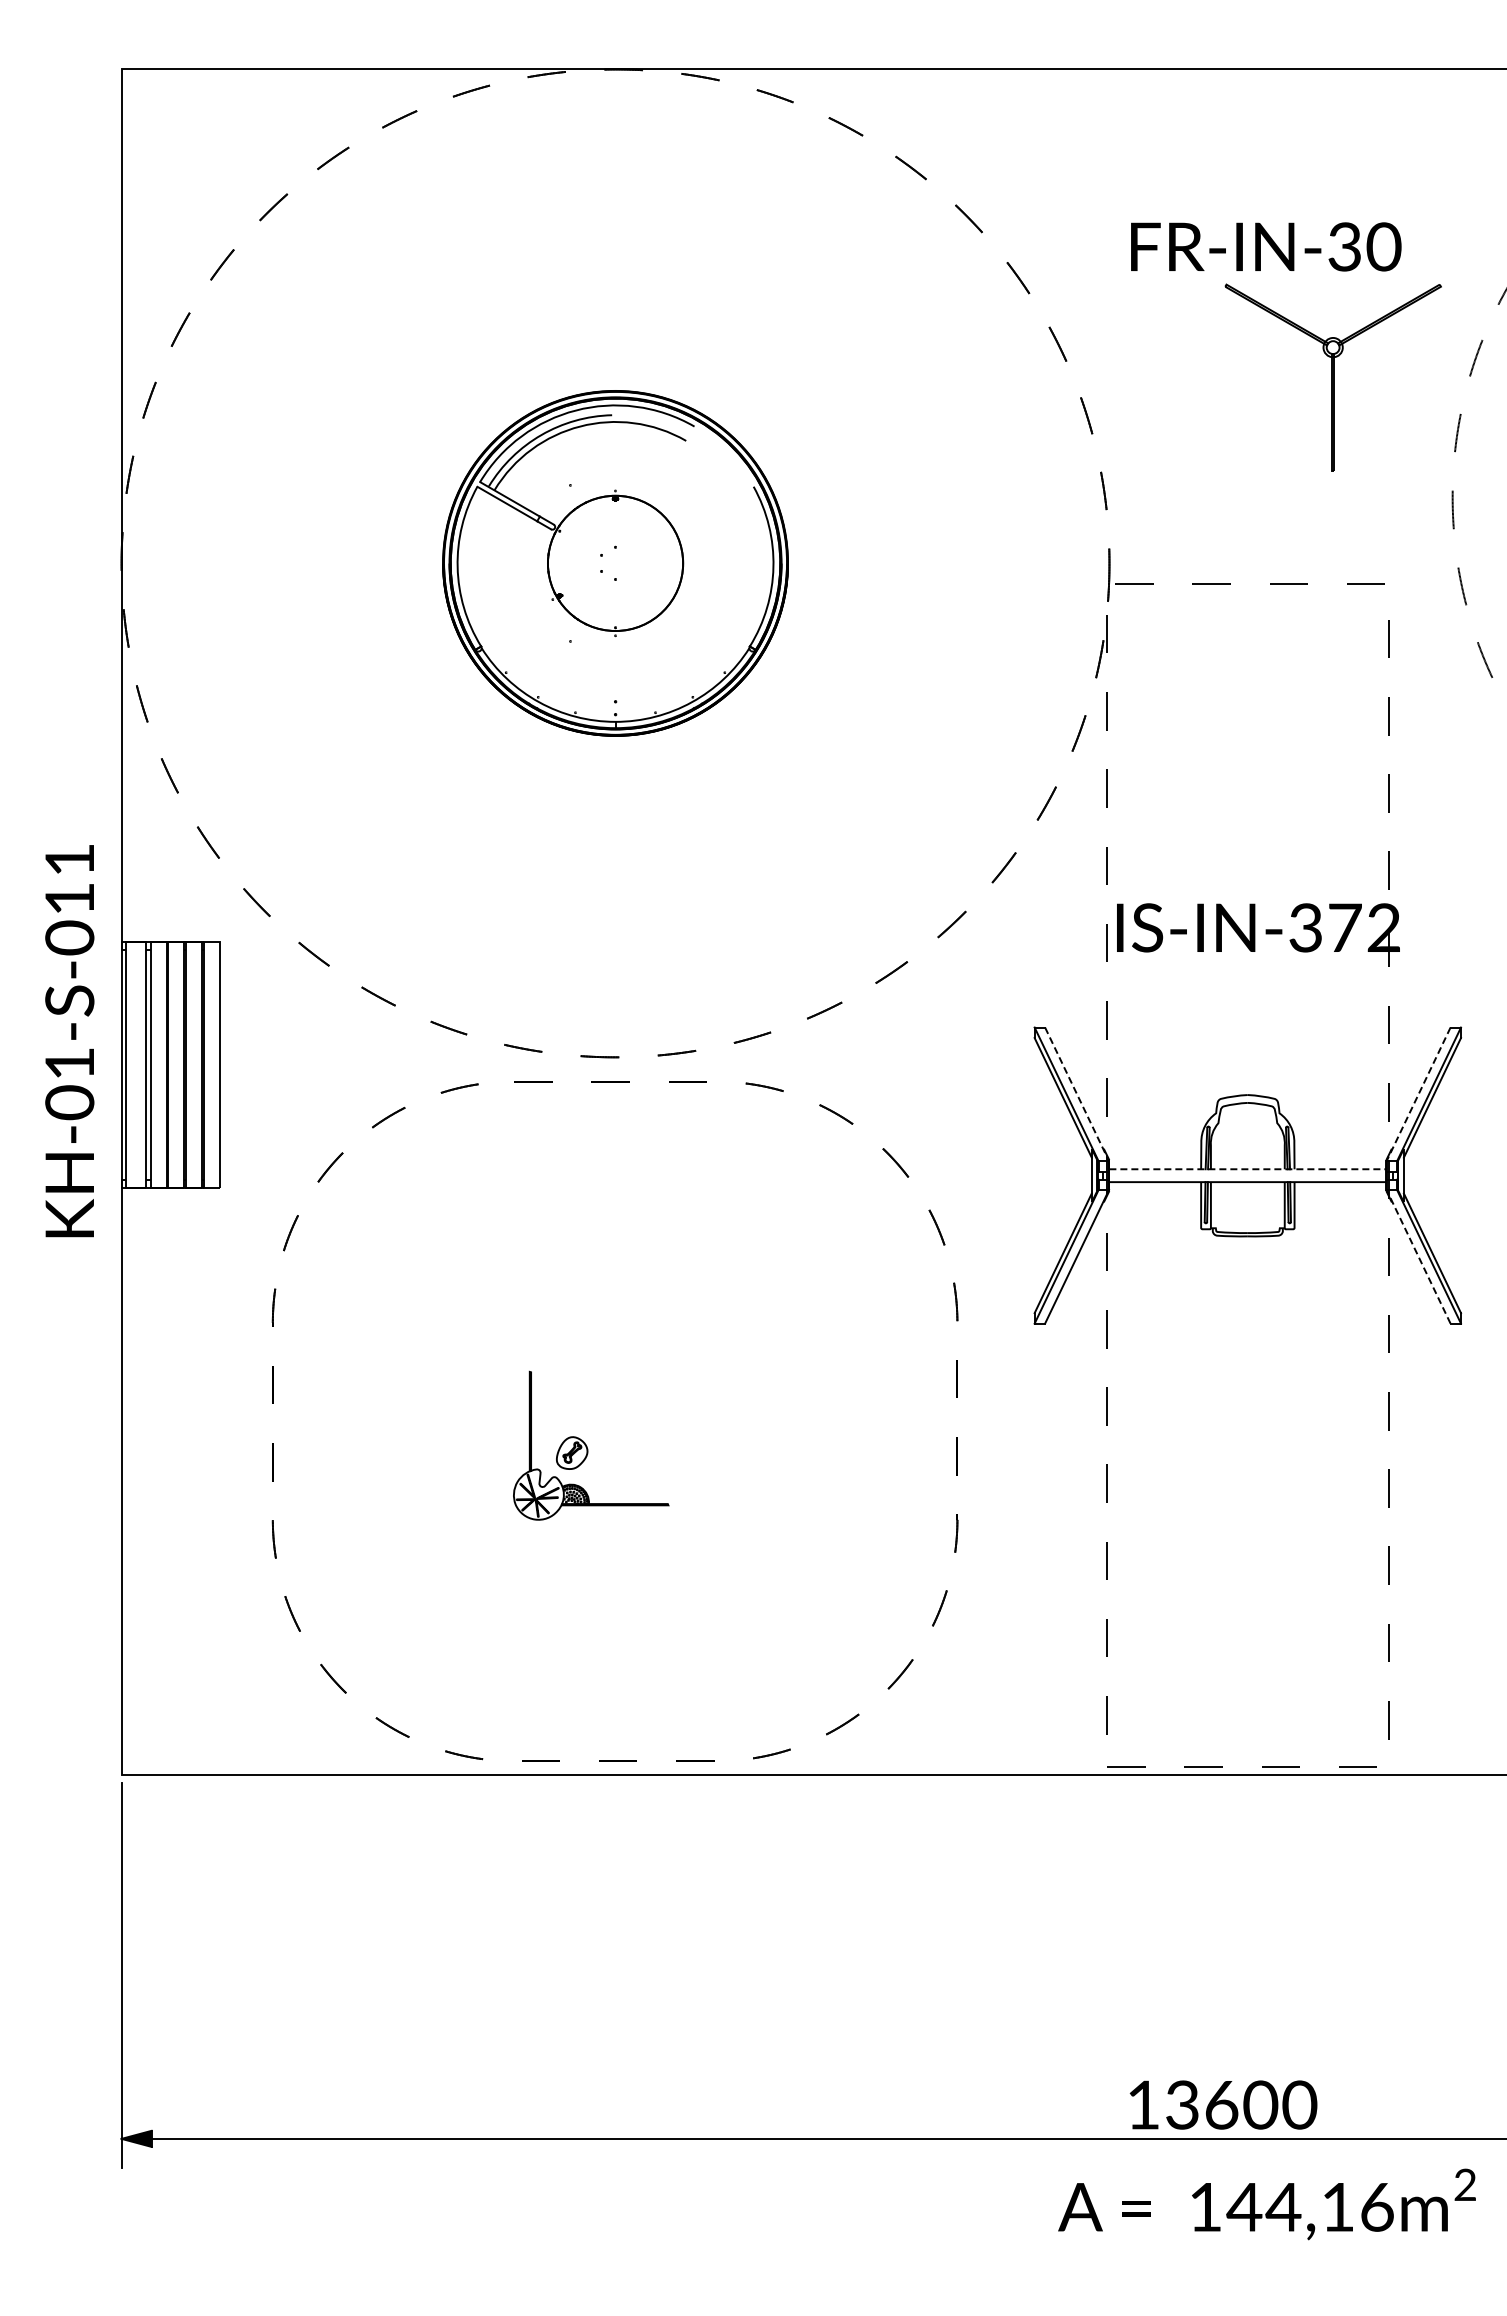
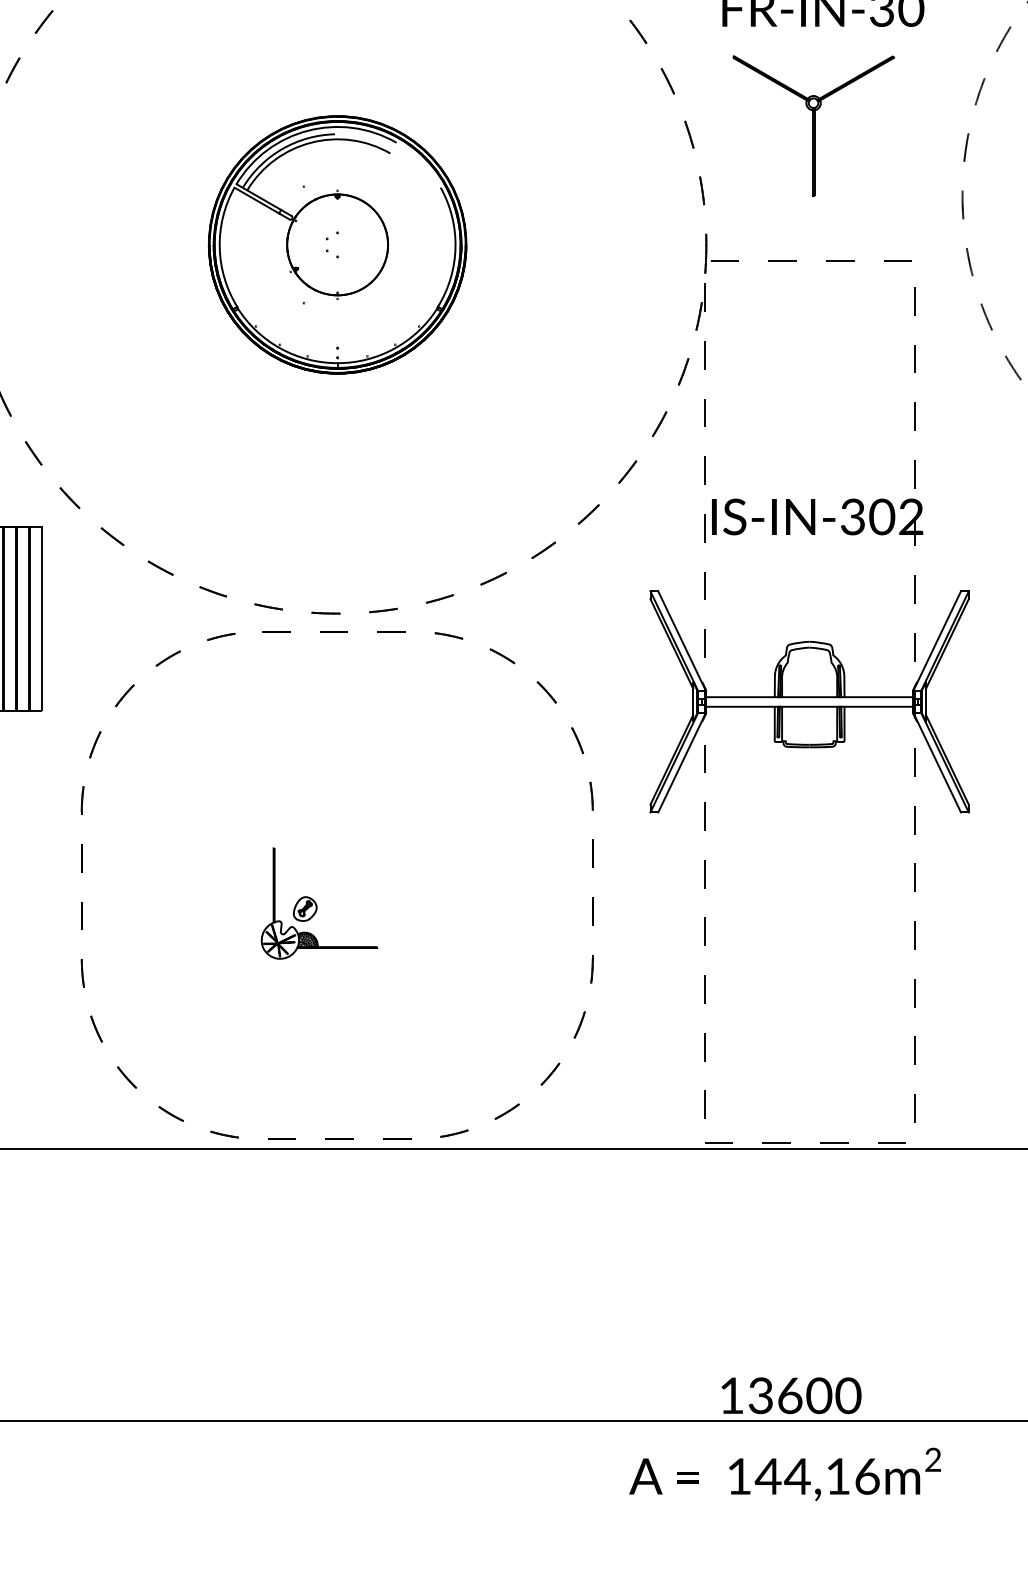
part: (1332, 377) -> (813, 125), moved
text: (1344, 927) -> (881, 516), IS-IN-372 -> IS-IN-302
line: (1077, 1094) -> (682, 641), dashed -> solid
line: (1418, 1094) -> (937, 641), dashed -> solid
line: (1248, 1169) -> (810, 697), dashed -> solid
line: (1418, 1256) -> (937, 762), dashed -> solid
text: (1266, 2204) -> (784, 1474), moved

